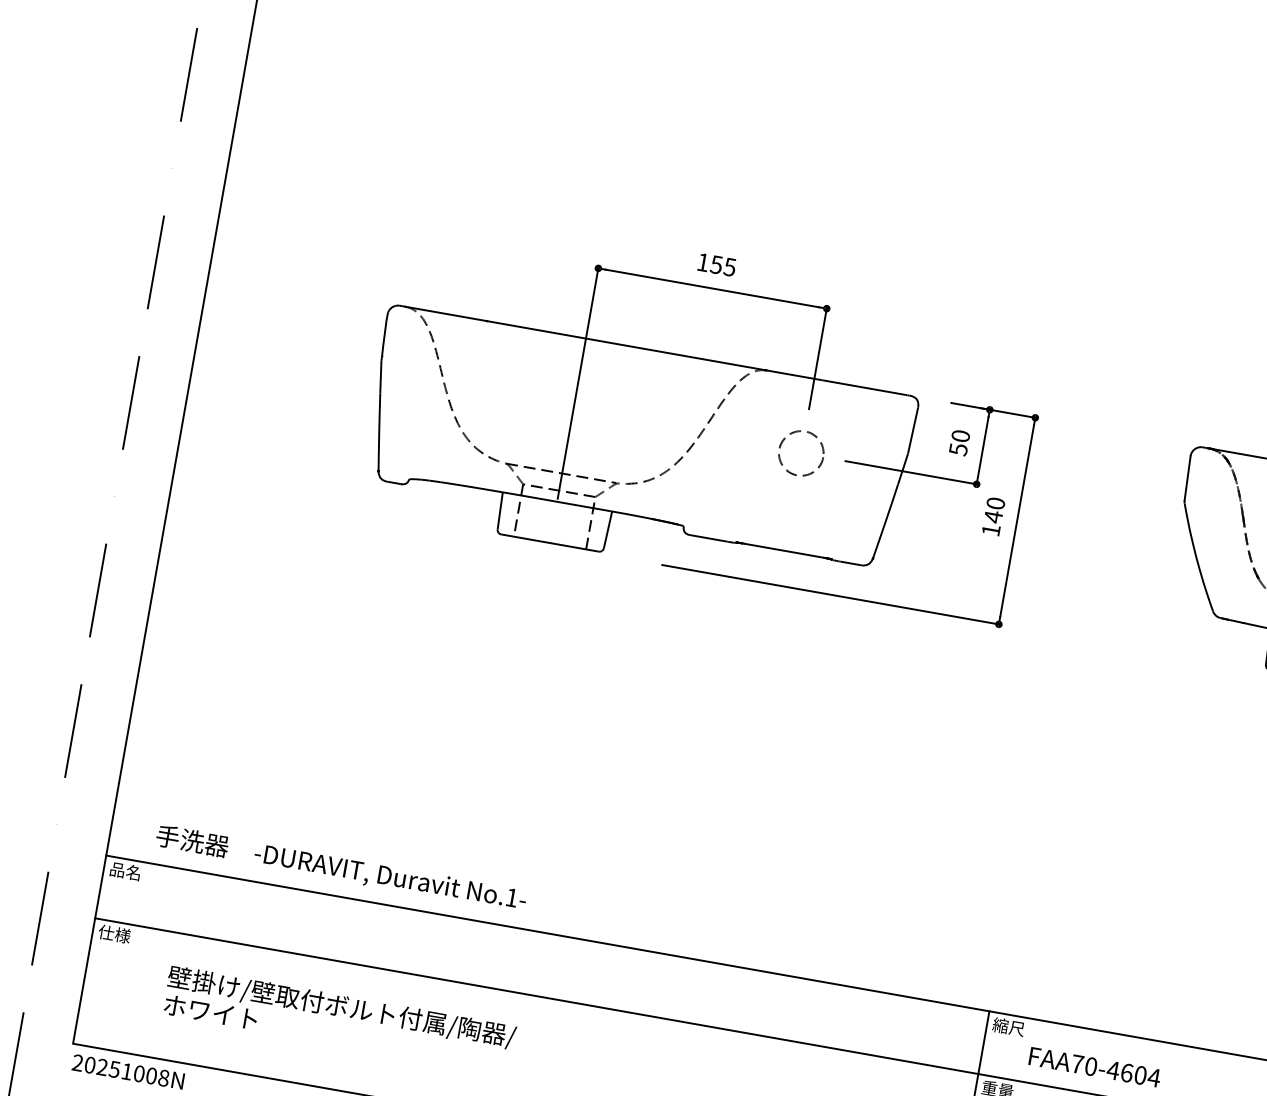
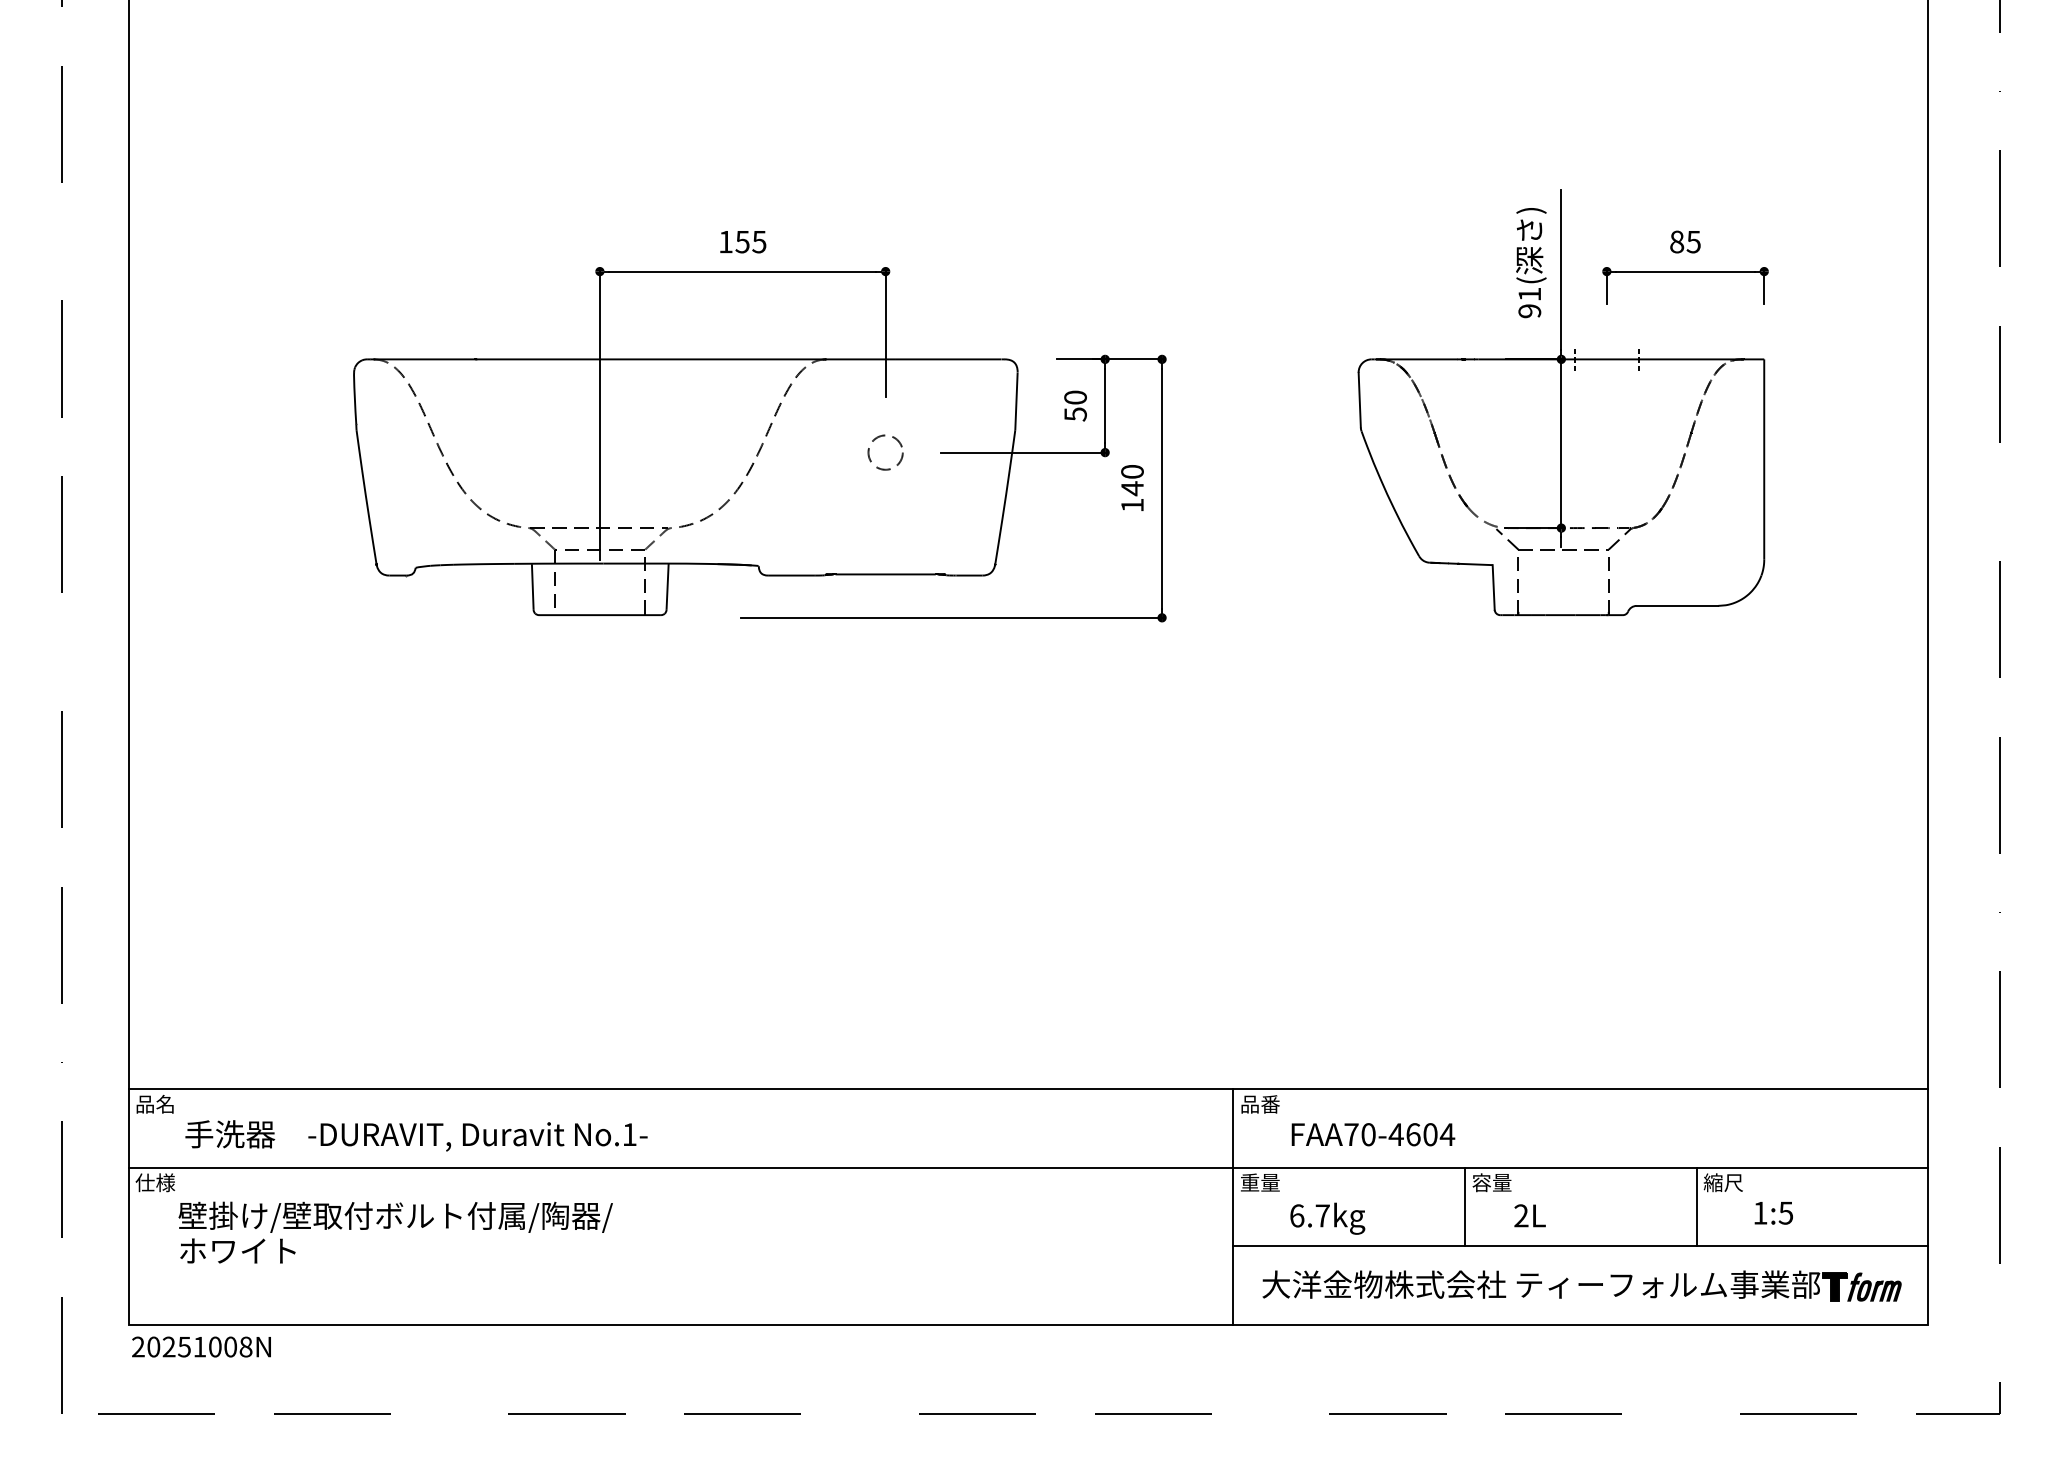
circle: (801, 453) -> (885, 452), size x0.62
text: (341, 868) -> (416, 1135), moved
text: (339, 1019) -> (395, 1232), moved
text: (1008, 1026) -> (1259, 1103), 縮尺 -> 品番

